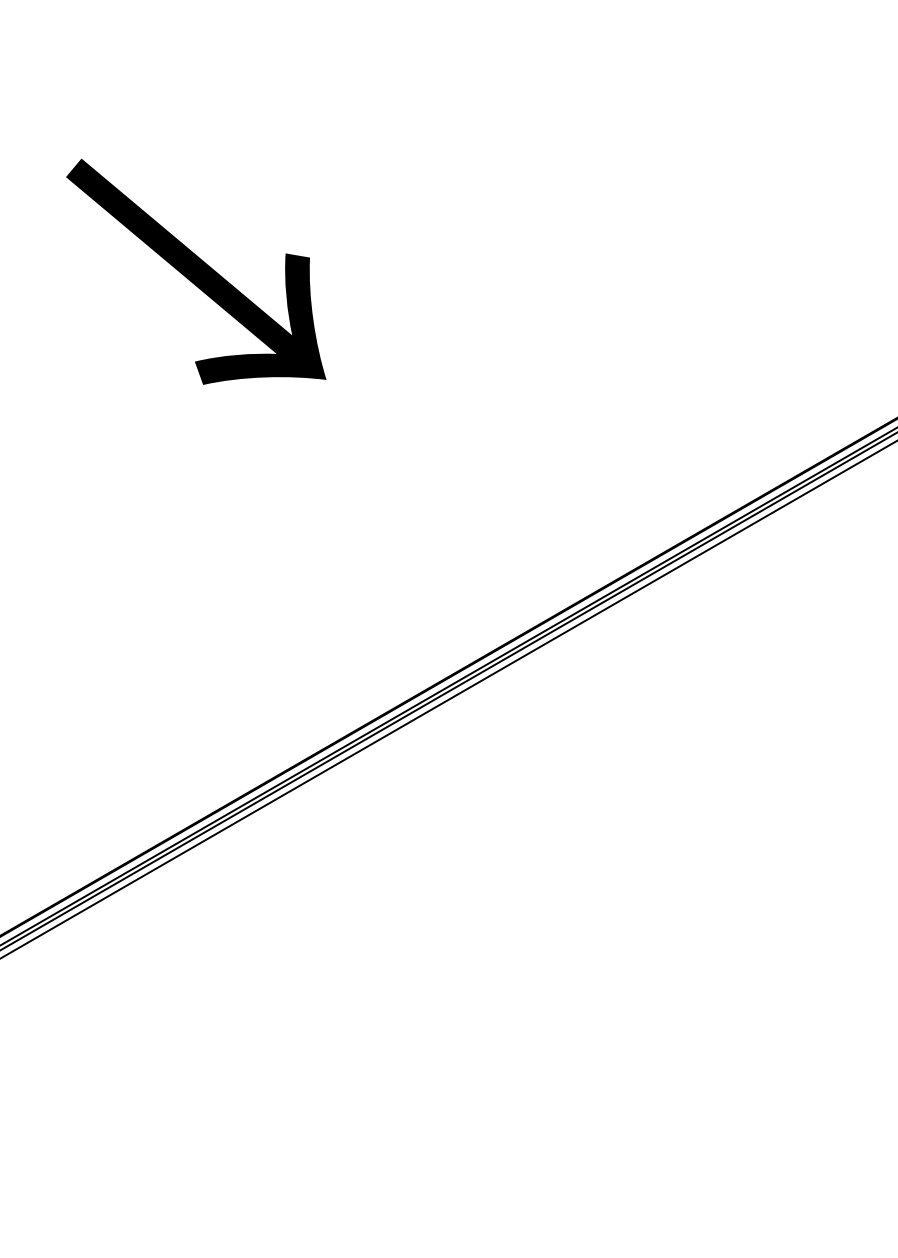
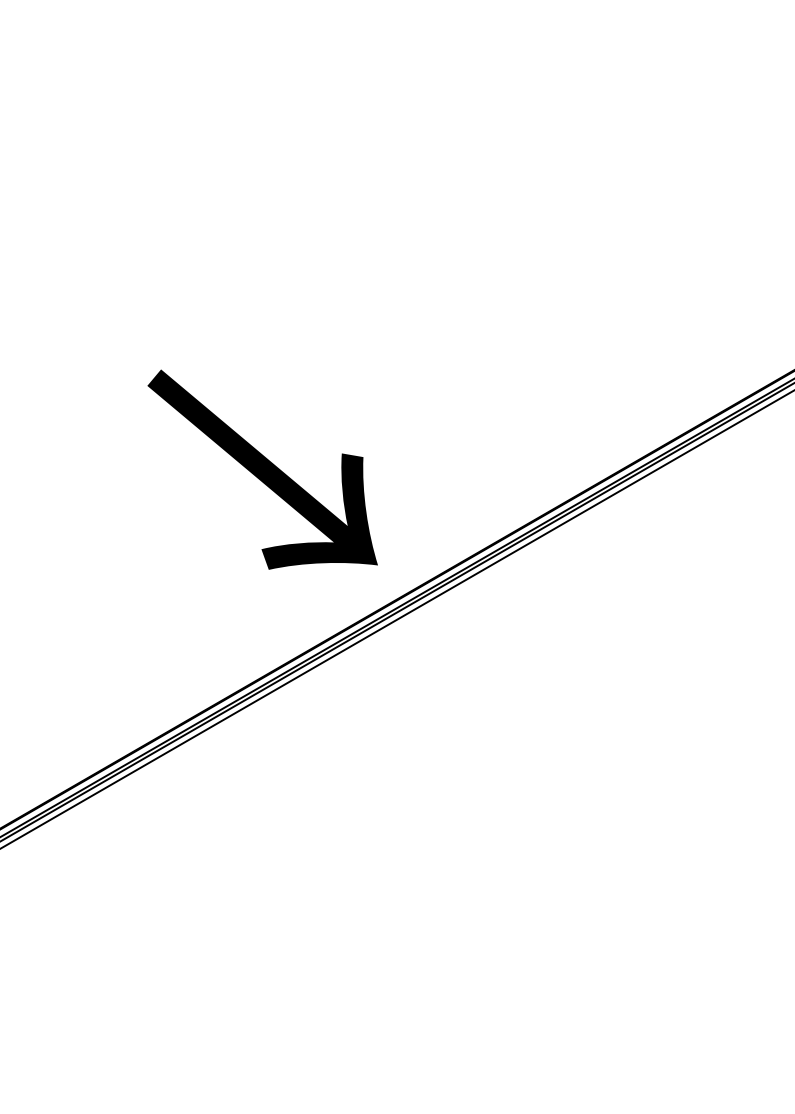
text: (196, 271) -> (262, 469), moved

